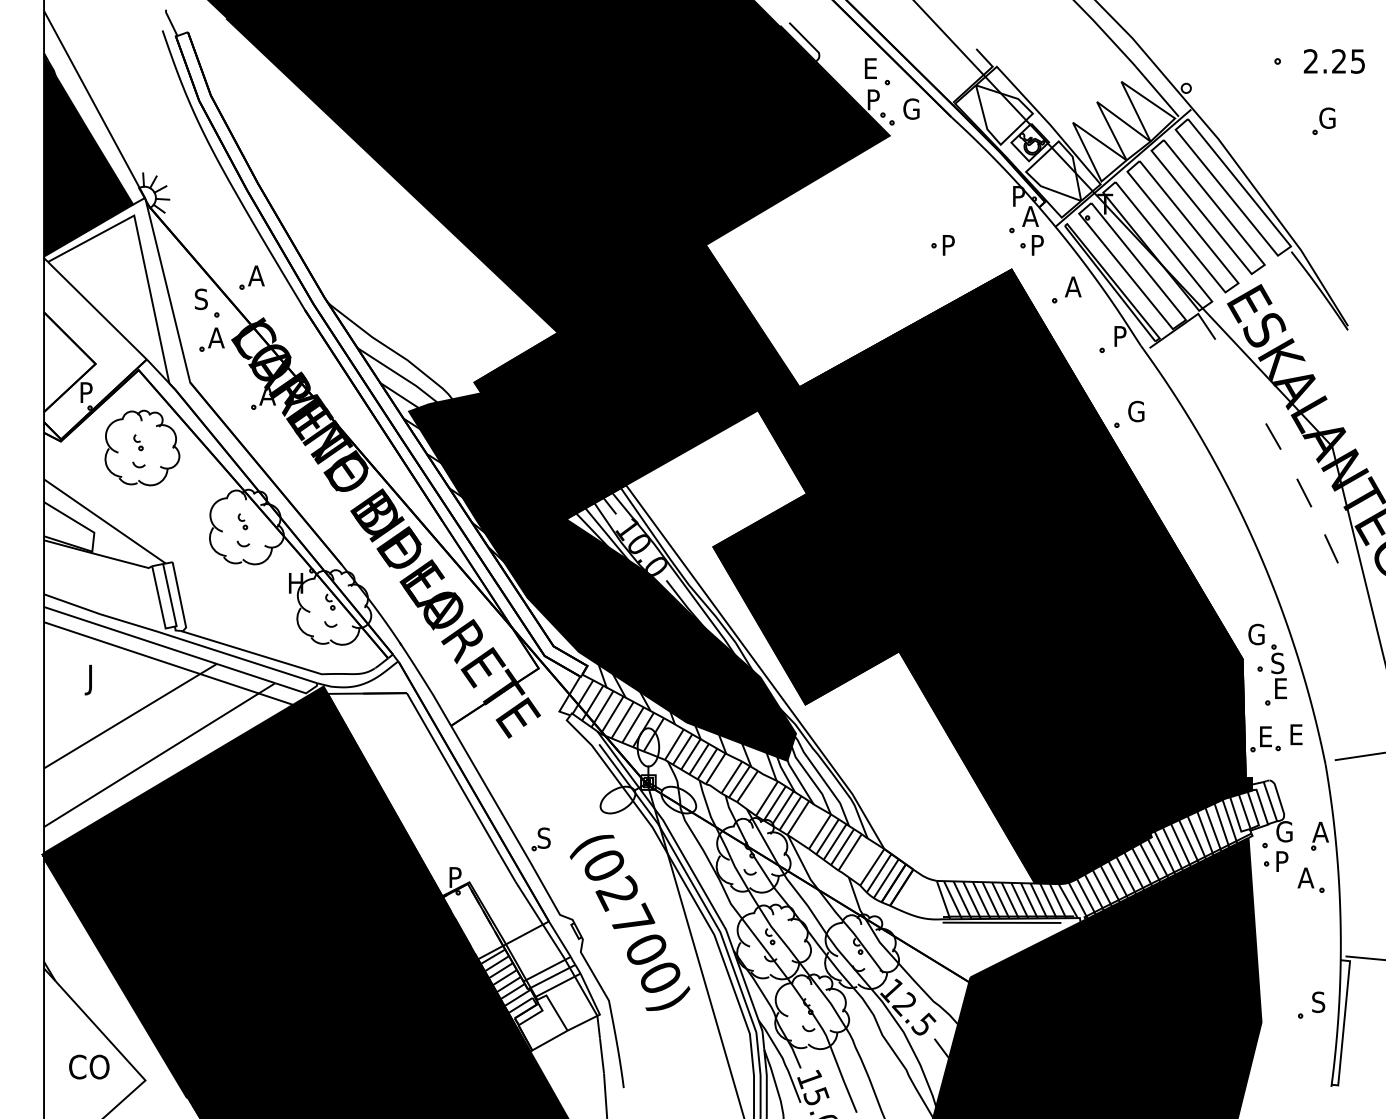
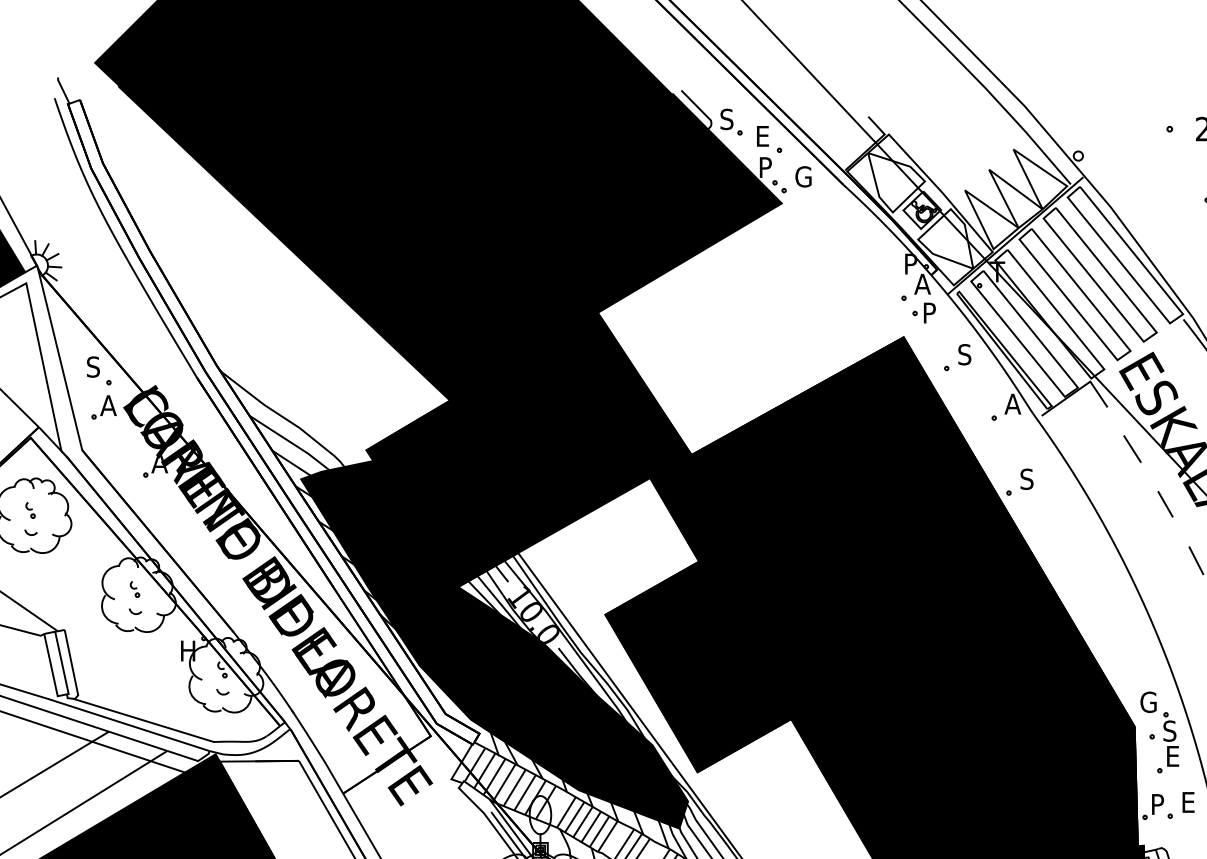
part: (839, 54) -> (731, 122), added
part: (942, 245) -> (834, 313), removed
part: (251, 277) -> (143, 345), removed
text: (1073, 286) -> (965, 354), A -> S
text: (1120, 336) -> (1012, 404), P -> A
line: (1240, 381) -> (1132, 449), added
text: (1136, 411) -> (1028, 479), G -> S
text: (1266, 736) -> (1158, 804), E -> P

